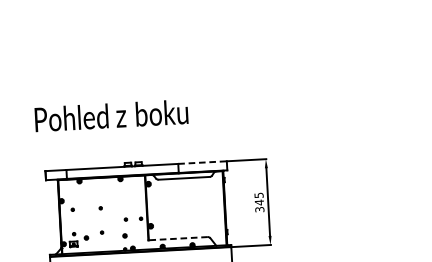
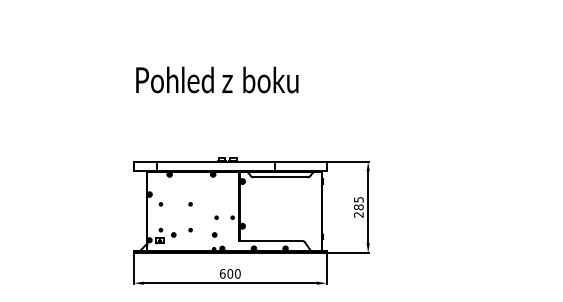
text: (111, 115) -> (217, 79), moved
line: (202, 162) -> (300, 161), dashed -> solid
text: (259, 205) -> (358, 210), 345 -> 285
line: (177, 238) -> (270, 240), dashed -> solid

